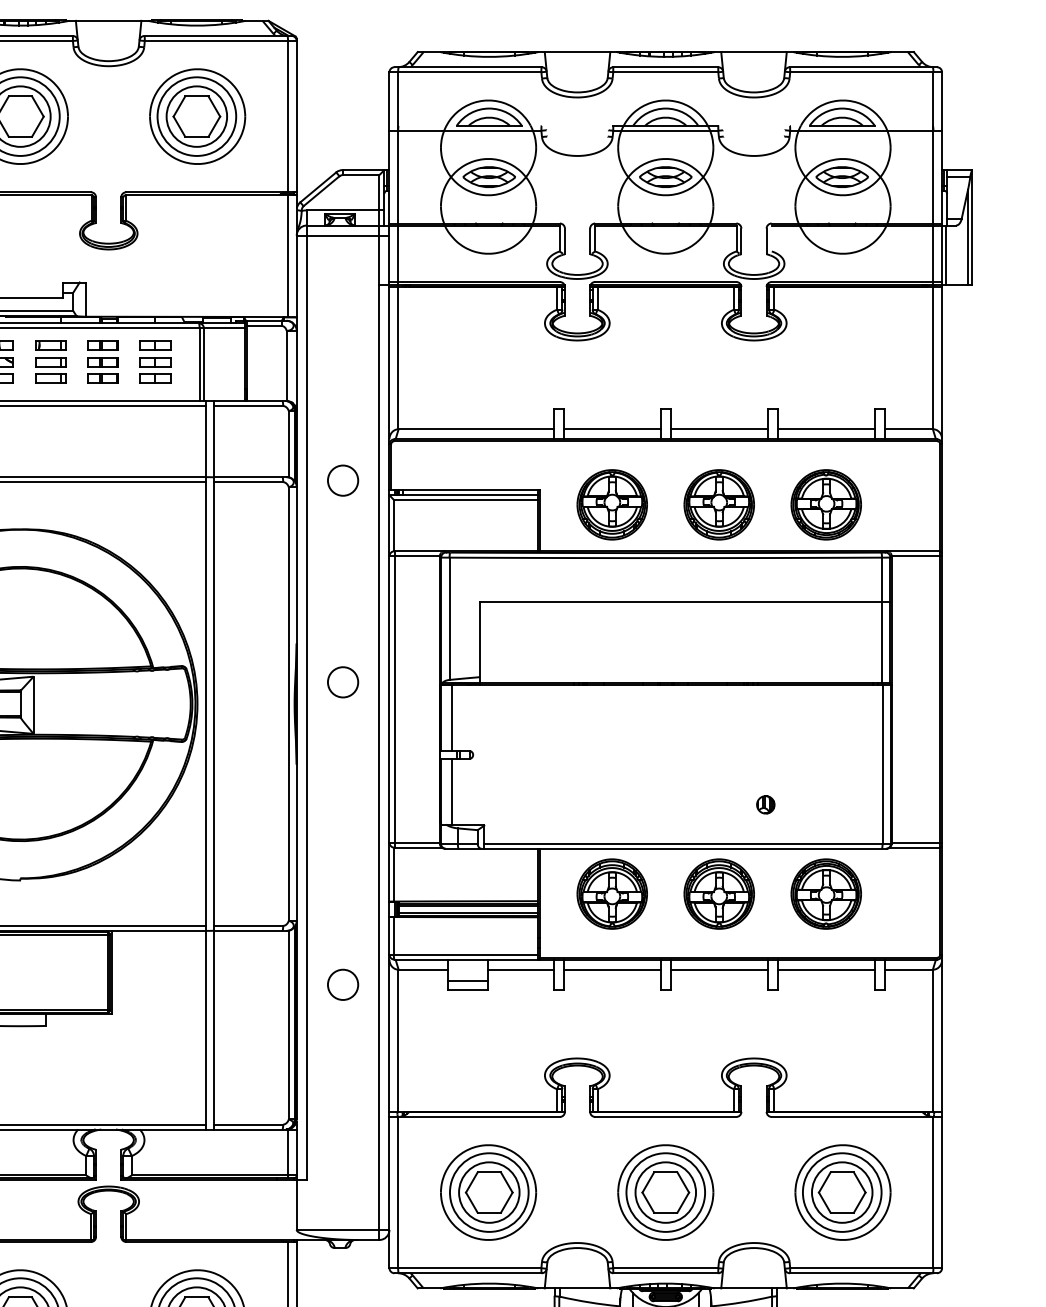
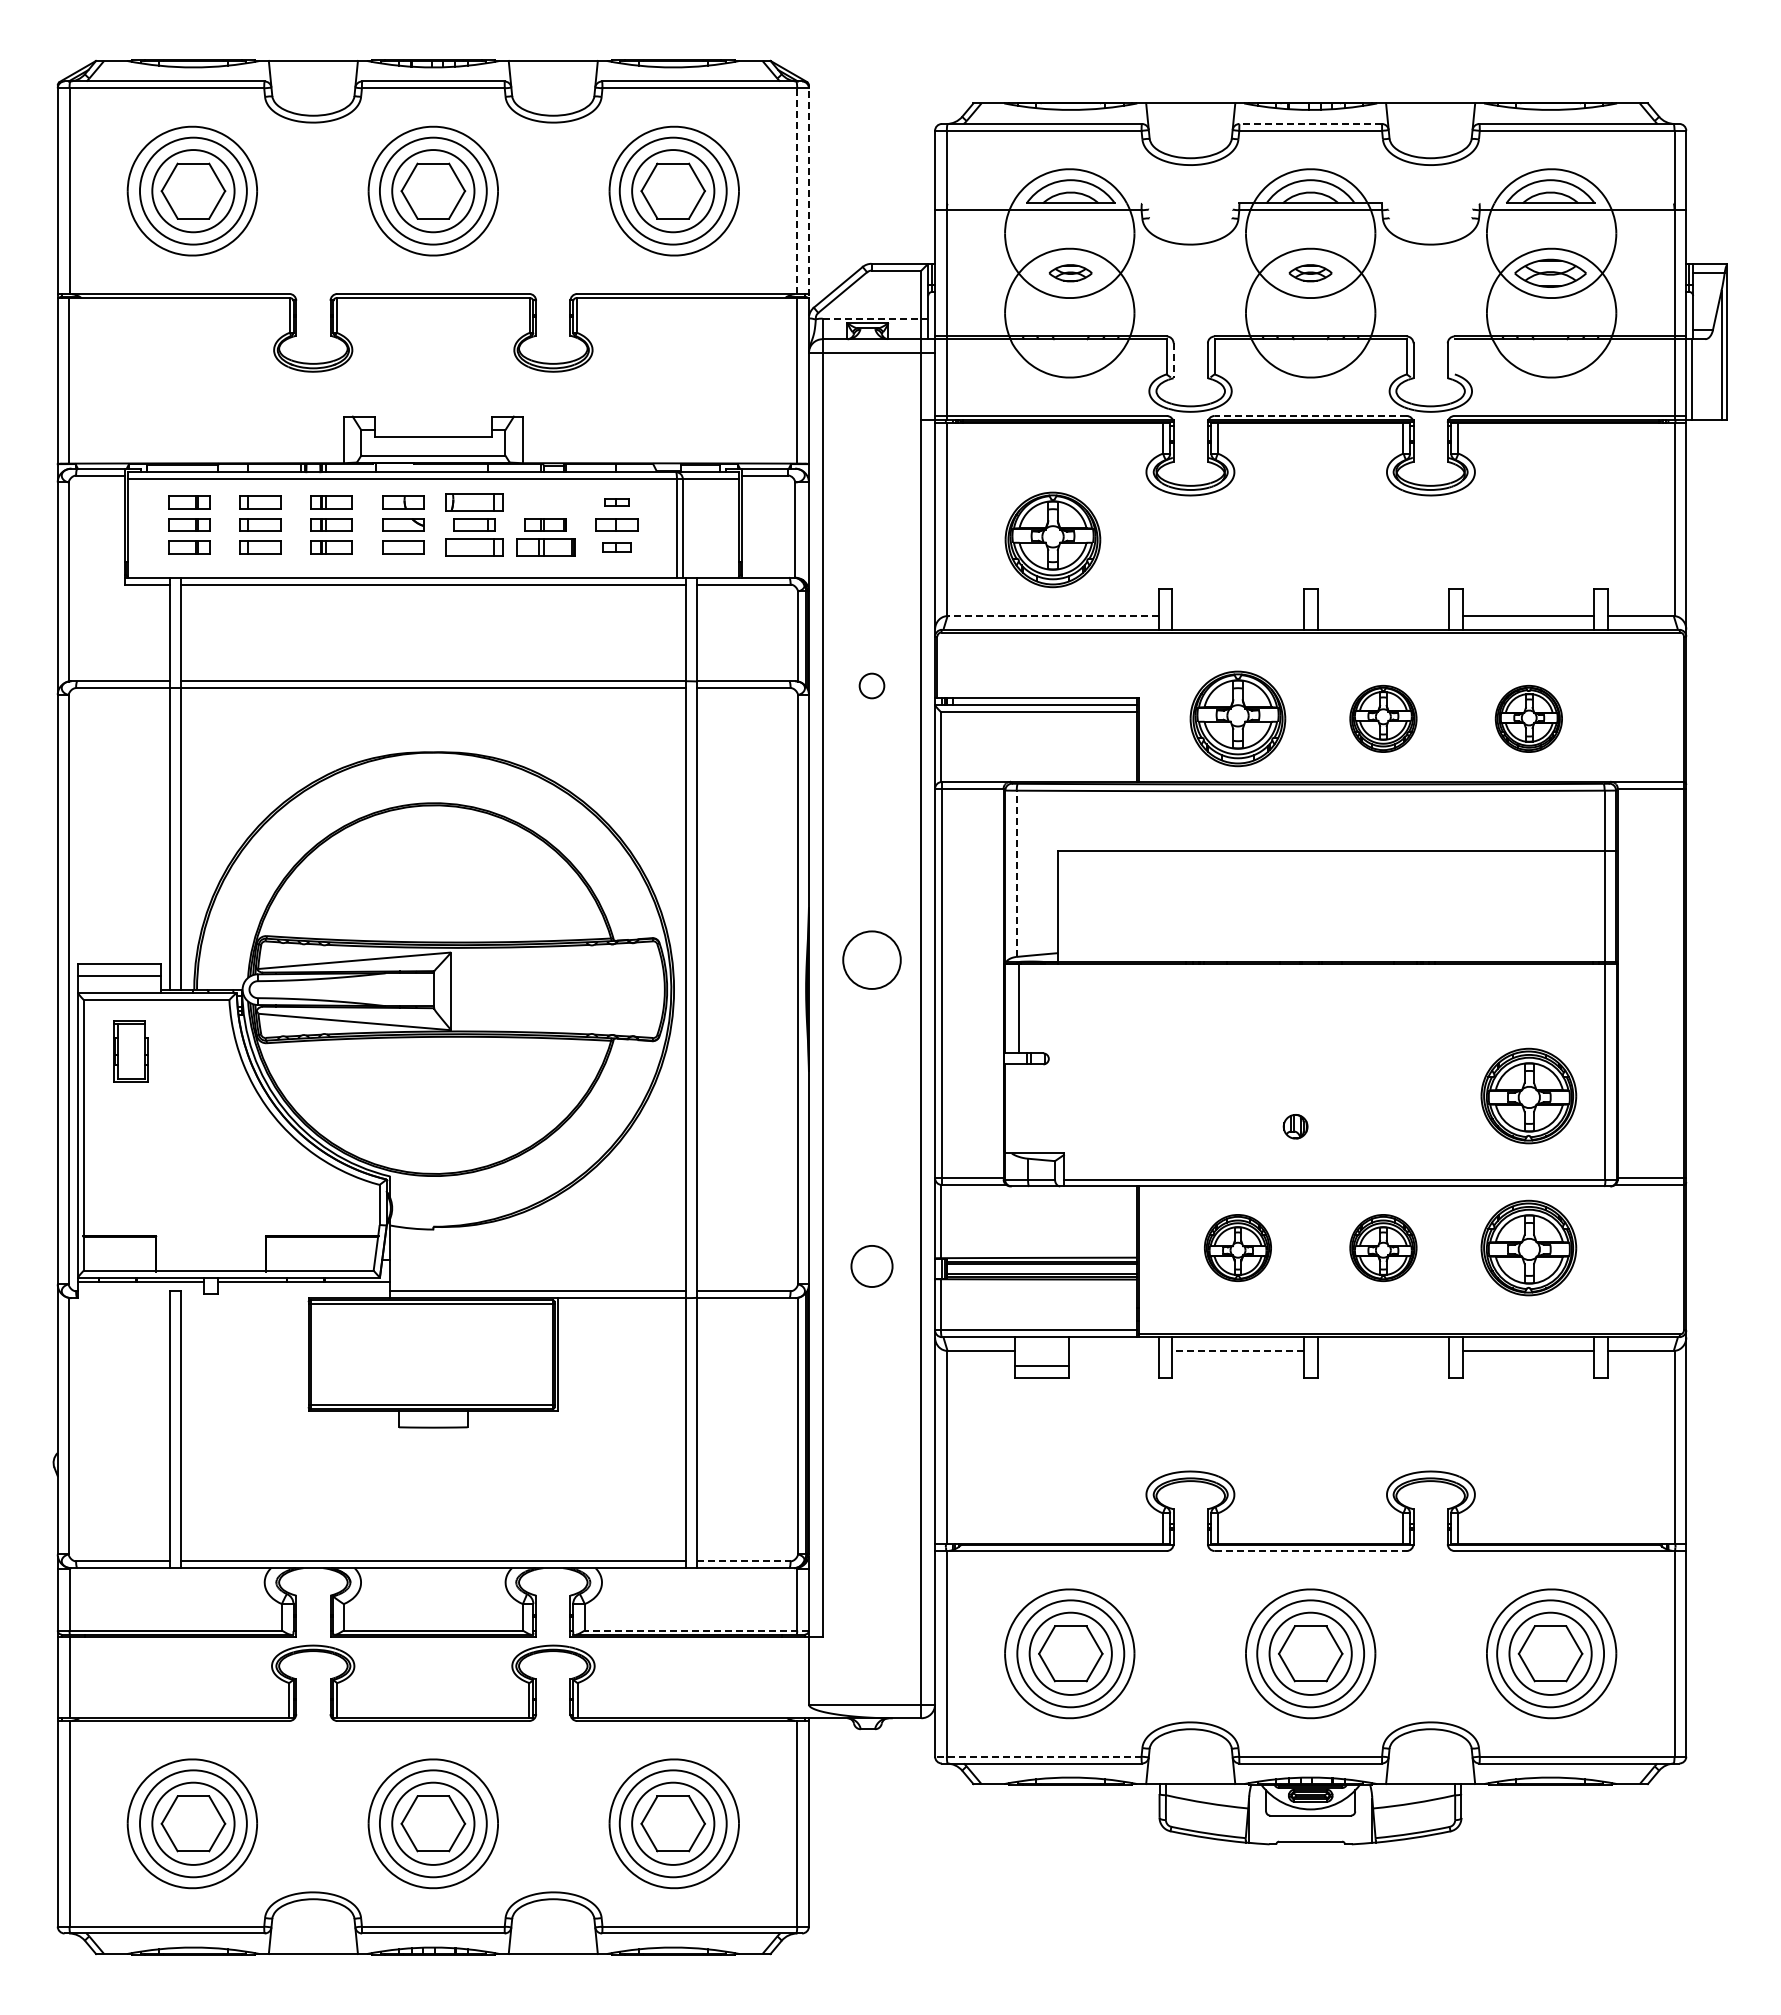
line: (665, 66) -> (1310, 123), solid -> dashed
line: (288, 116) -> (797, 191), solid -> dashed
line: (296, 116) -> (808, 190), solid -> dashed
part: (489, 176) -> (1070, 272), size x0.6
part: (665, 176) -> (1310, 272), size x0.6
line: (345, 210) -> (875, 318), solid -> dashed
line: (564, 241) -> (1173, 361), solid -> dashed
line: (665, 281) -> (1310, 415), solid -> dashed
part: (50, 345) -> (474, 502), size x1.4
part: (102, 345) -> (545, 502), removed
part: (155, 345) -> (616, 502), size x0.6
part: (475, 372) -> (1052, 539), added
part: (50, 378) -> (474, 547), size x1.4
part: (102, 378) -> (545, 547), size x1.4
part: (155, 378) -> (616, 547), size x0.7
line: (475, 429) -> (1052, 616), solid -> dashed
line: (611, 429) -> (1237, 616), removed
line: (719, 429) -> (1383, 616), removed
circle: (342, 480) -> (871, 685), size x0.6
part: (719, 504) -> (1383, 718), size x0.7
part: (826, 504) -> (1528, 718), size x0.7
line: (449, 618) -> (1016, 873), solid -> dashed
circle: (342, 681) -> (871, 959), size x1.4
part: (826, 781) -> (1528, 1095), added
line: (451, 791) -> (1019, 1108), removed
part: (765, 804) -> (1295, 1126), moved
part: (611, 893) -> (1237, 1247), size x0.7
part: (719, 893) -> (1383, 1247), size x0.7
line: (520, 969) -> (1113, 1350), removed
line: (612, 969) -> (1238, 1350), solid -> dashed
line: (719, 969) -> (1383, 1350), removed
circle: (342, 984) -> (871, 1266), moved
line: (665, 1117) -> (1310, 1551), solid -> dashed
line: (249, 1124) -> (744, 1561), solid -> dashed
line: (213, 1175) -> (696, 1630), solid -> dashed
line: (464, 1268) -> (1037, 1756), solid -> dashed

